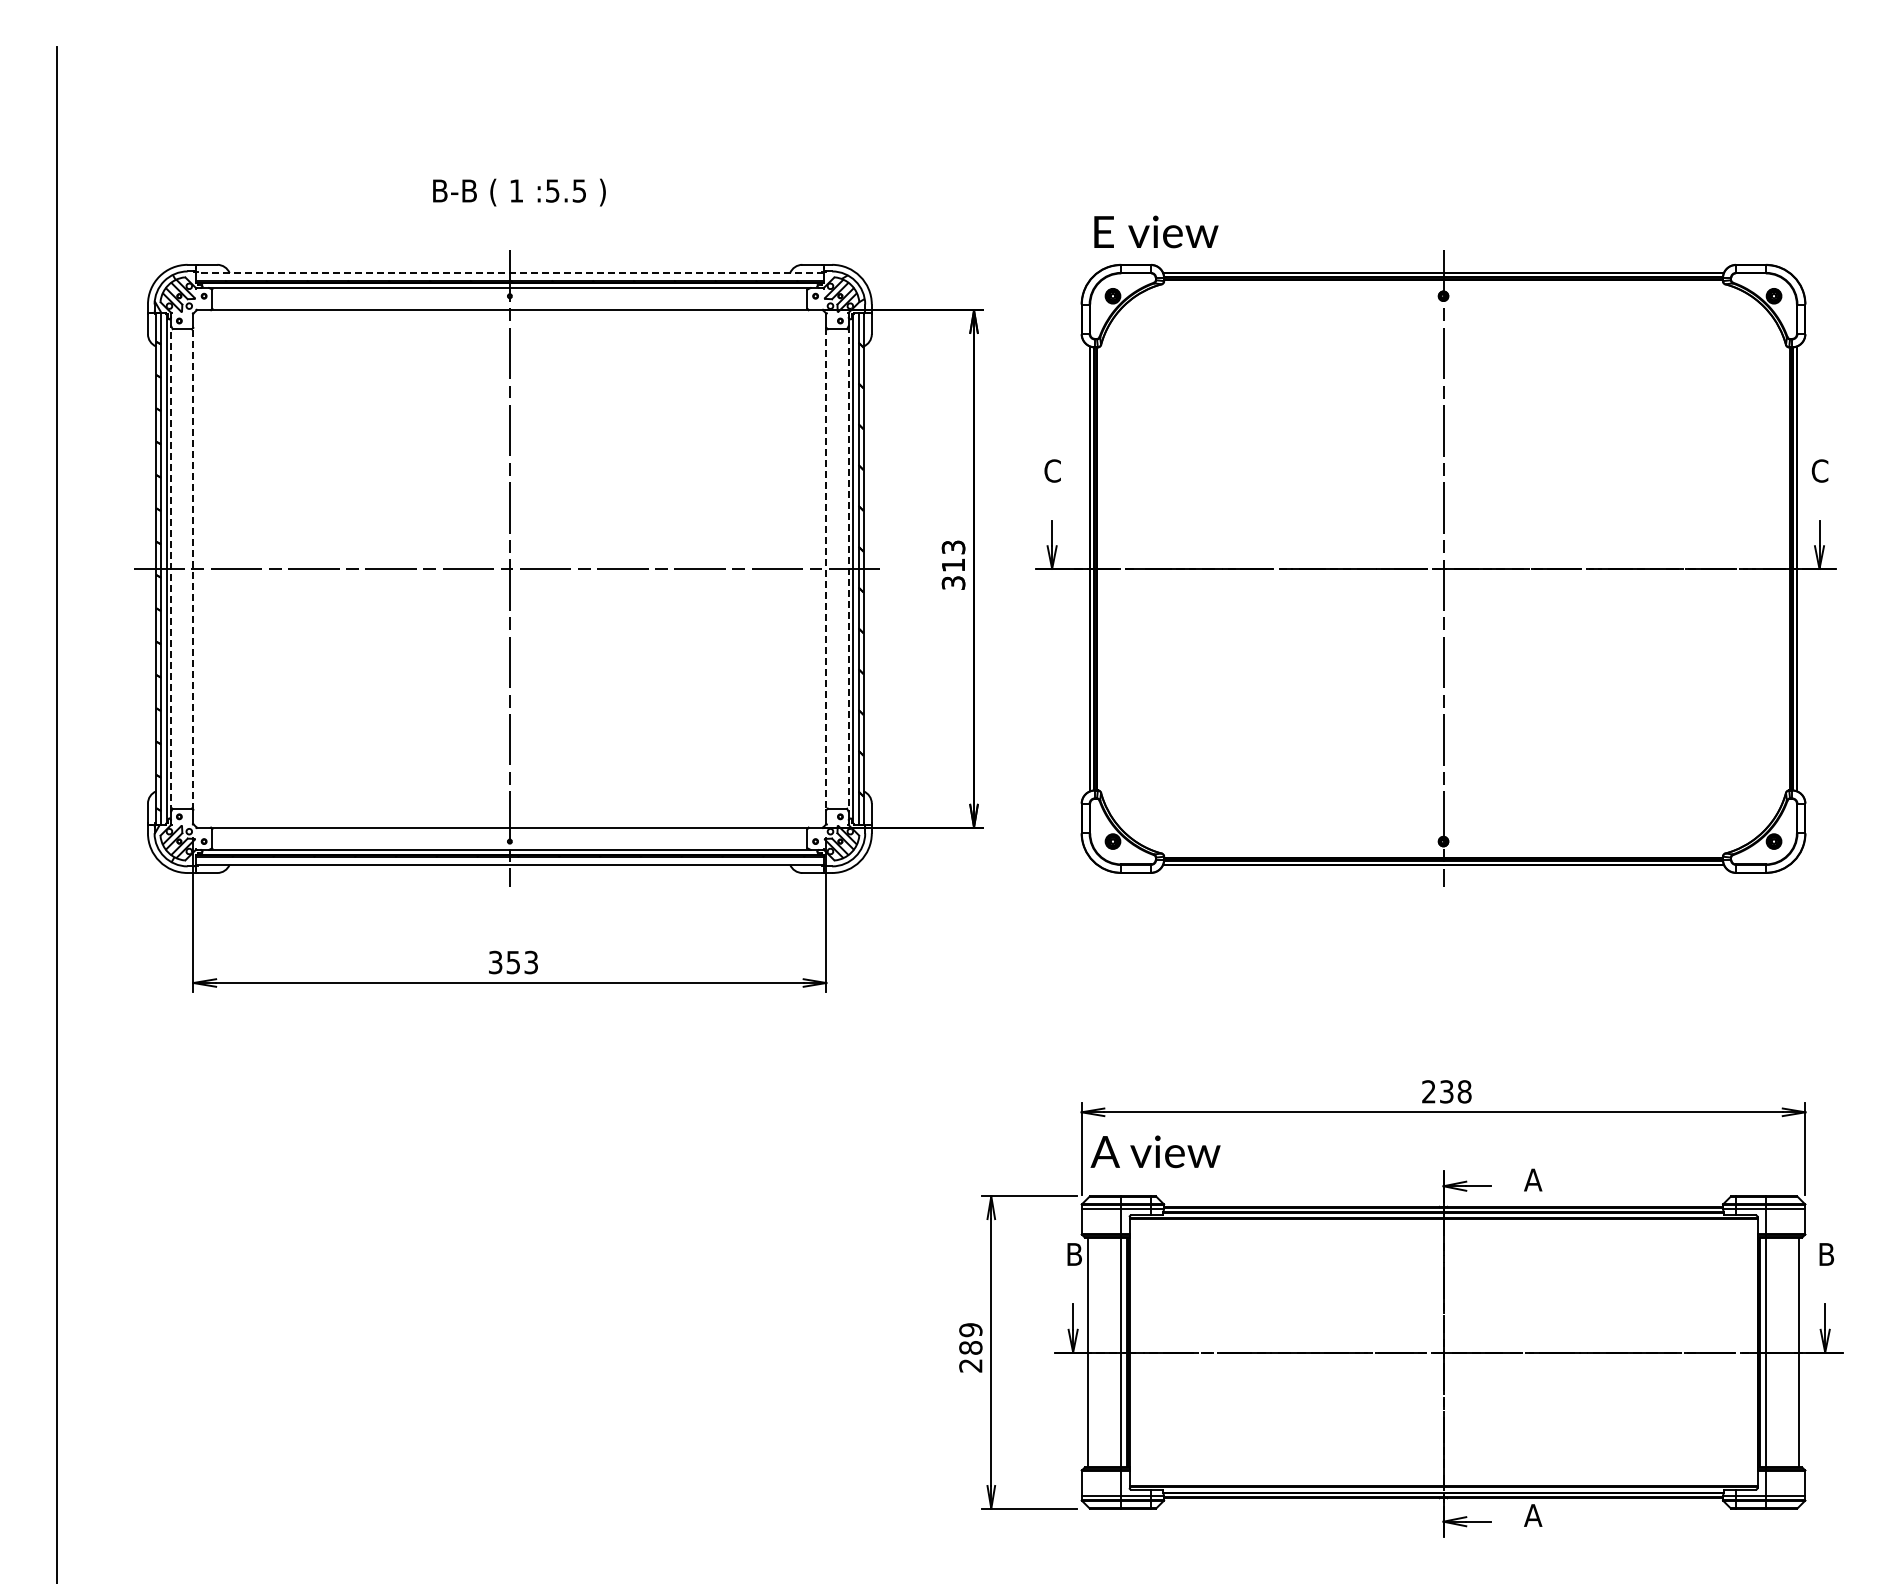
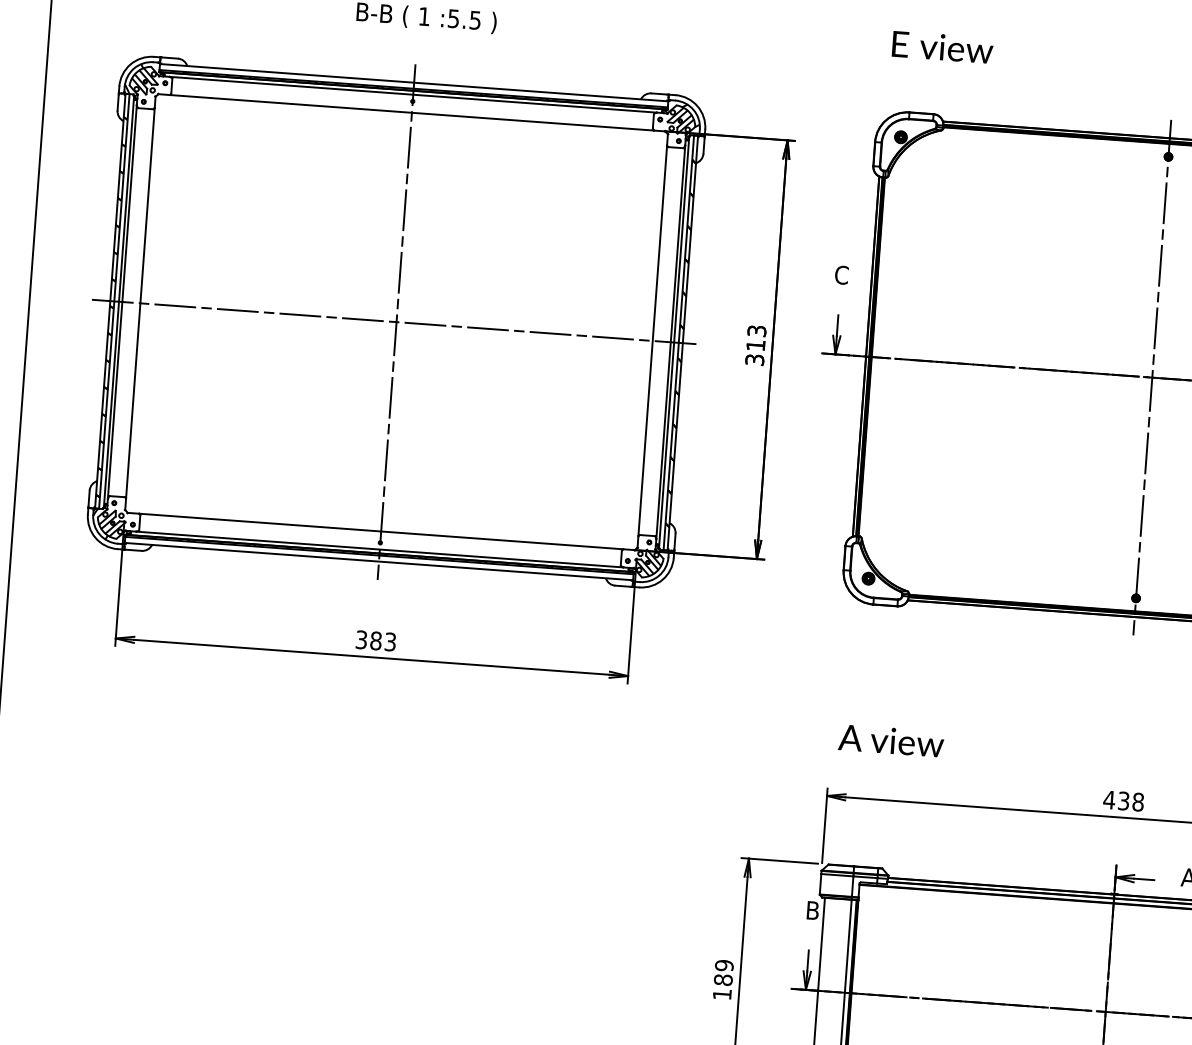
text: (1156, 231) -> (942, 46), moved
line: (509, 273) -> (413, 83), dashed -> solid
line: (171, 568) -> (122, 301), dashed -> solid
line: (193, 568) -> (140, 303), dashed -> solid
line: (826, 569) -> (652, 341), dashed -> solid
line: (848, 569) -> (670, 342), dashed -> solid
text: (513, 962) -> (376, 640), 353 -> 383
text: (1428, 1091) -> (1109, 799), 238 -> 438
text: (1155, 1151) -> (891, 740), moved
text: (970, 1365) -> (722, 994), 289 -> 189

